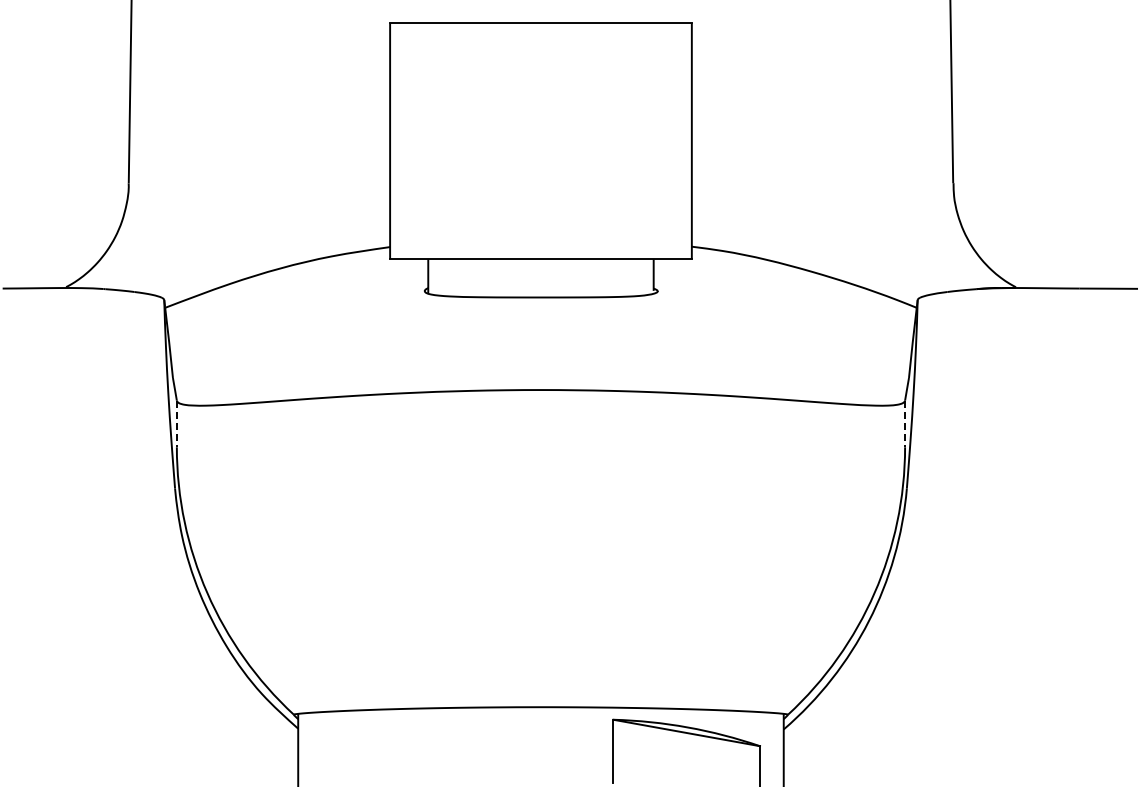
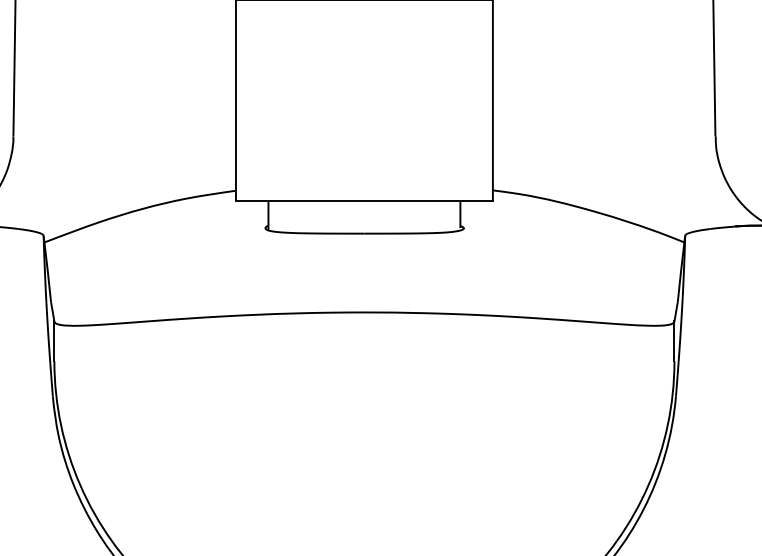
line: (176, 424) -> (54, 341), dashed -> solid
line: (905, 424) -> (674, 341), dashed -> solid

